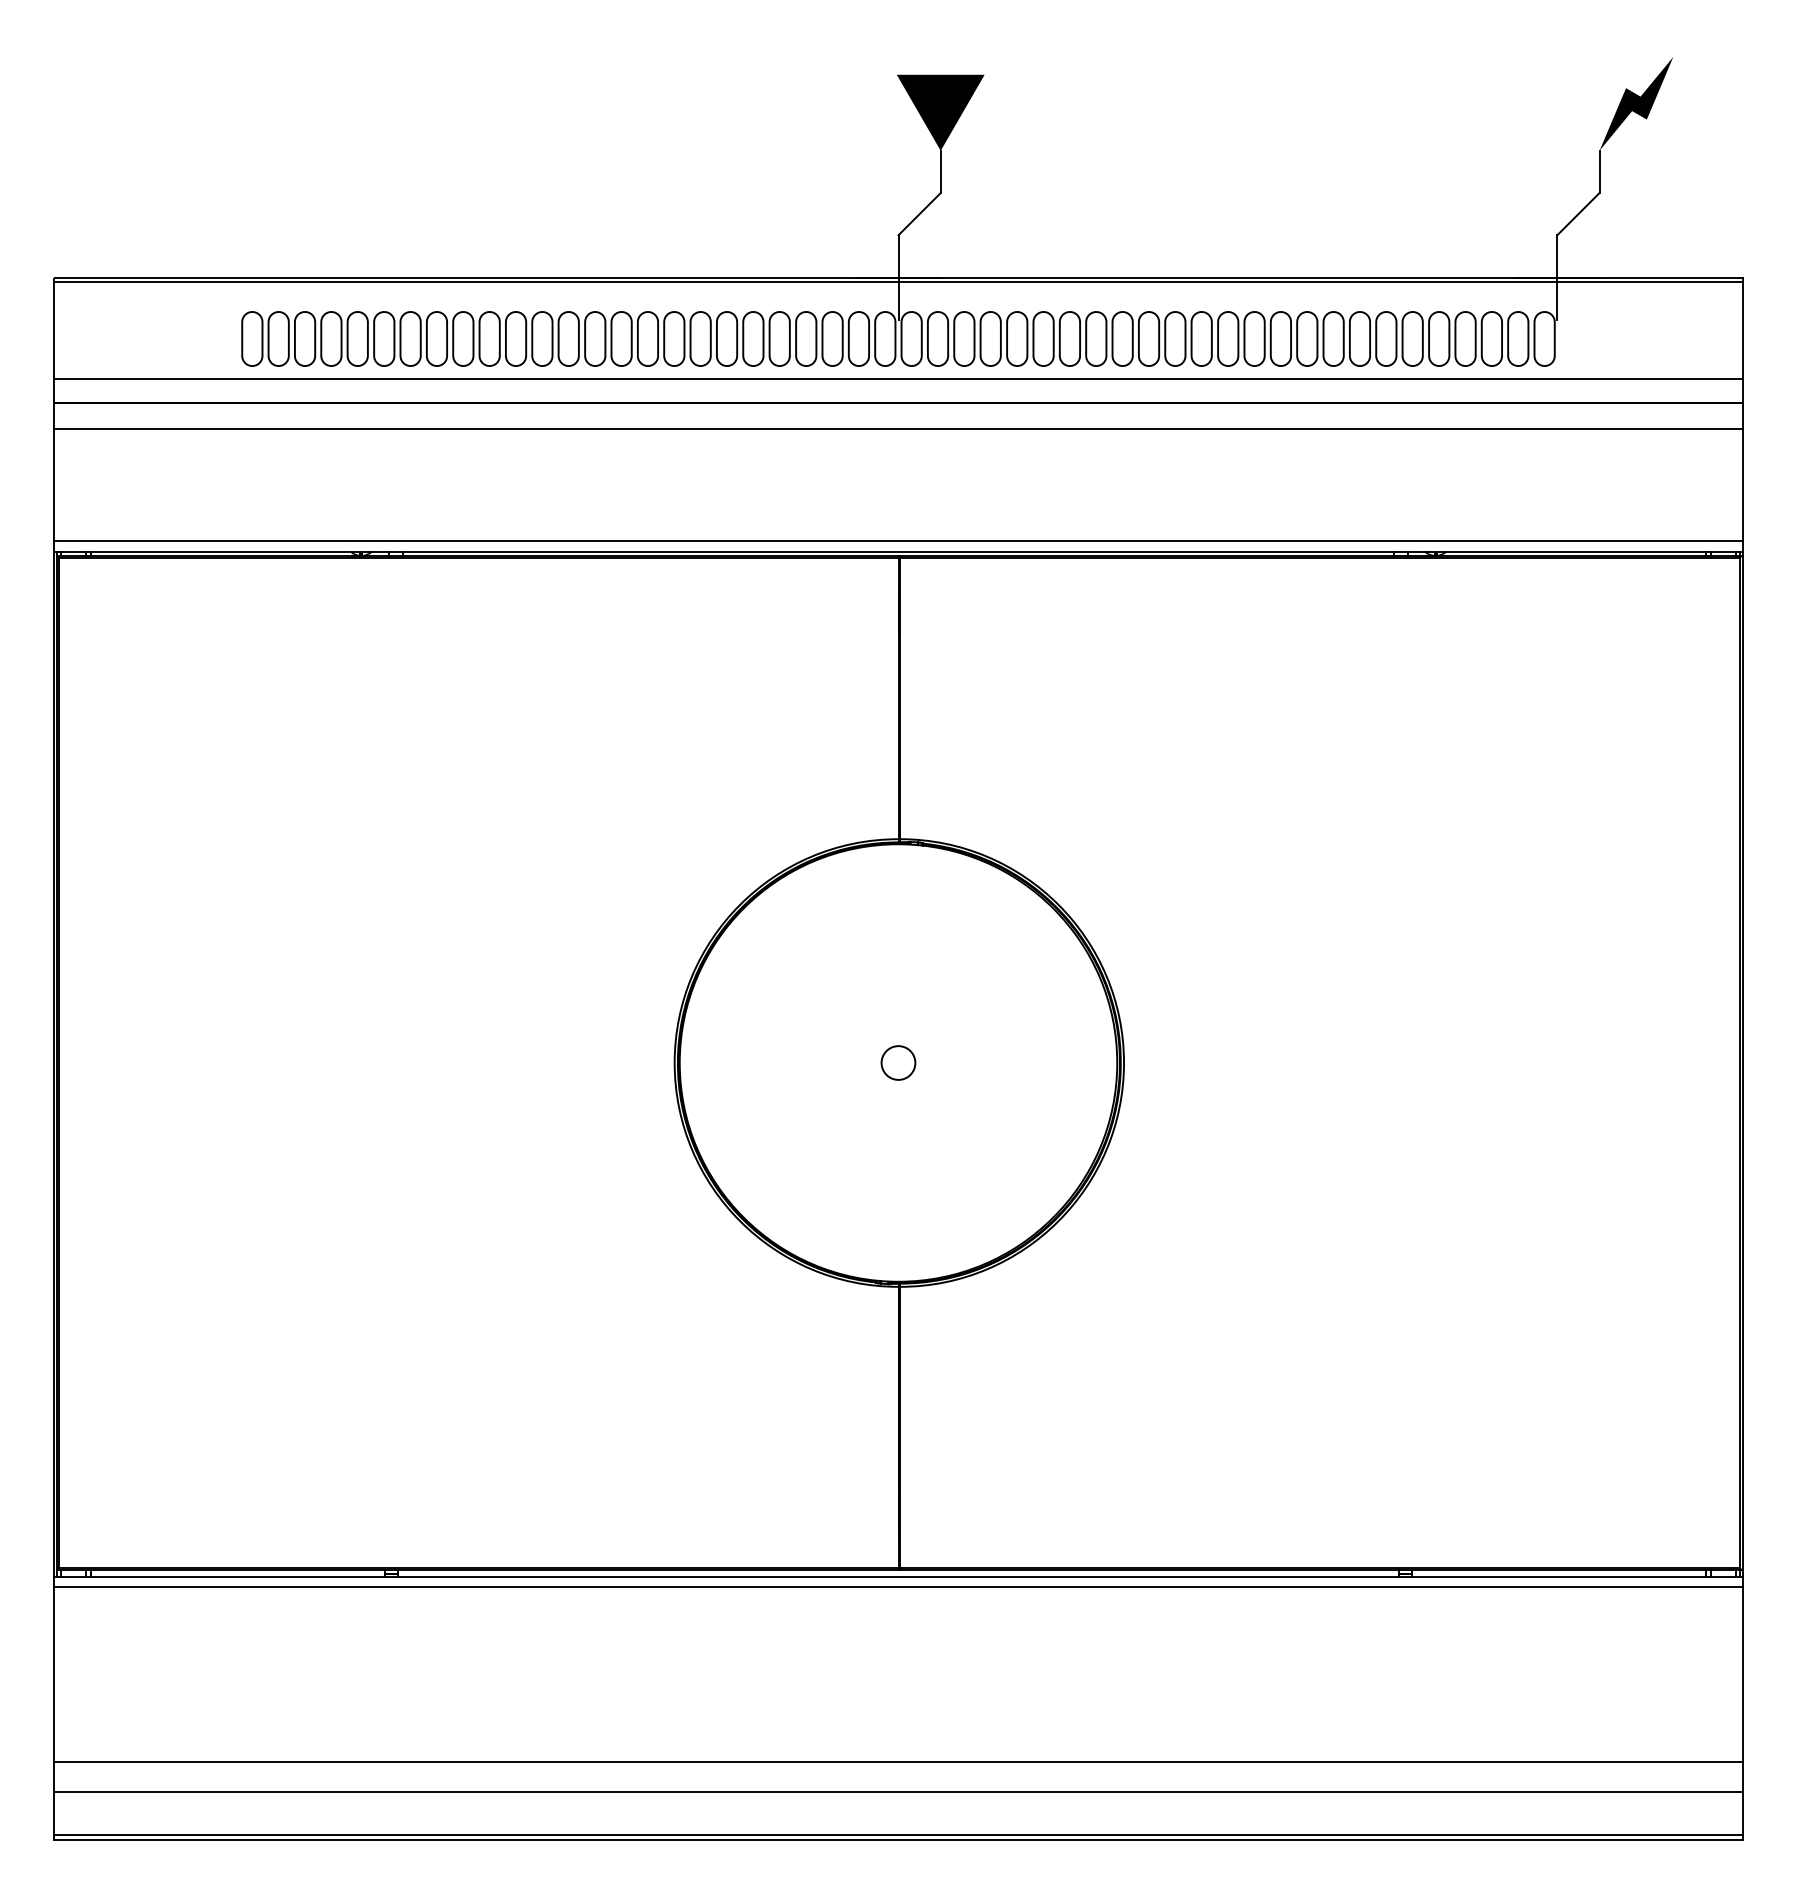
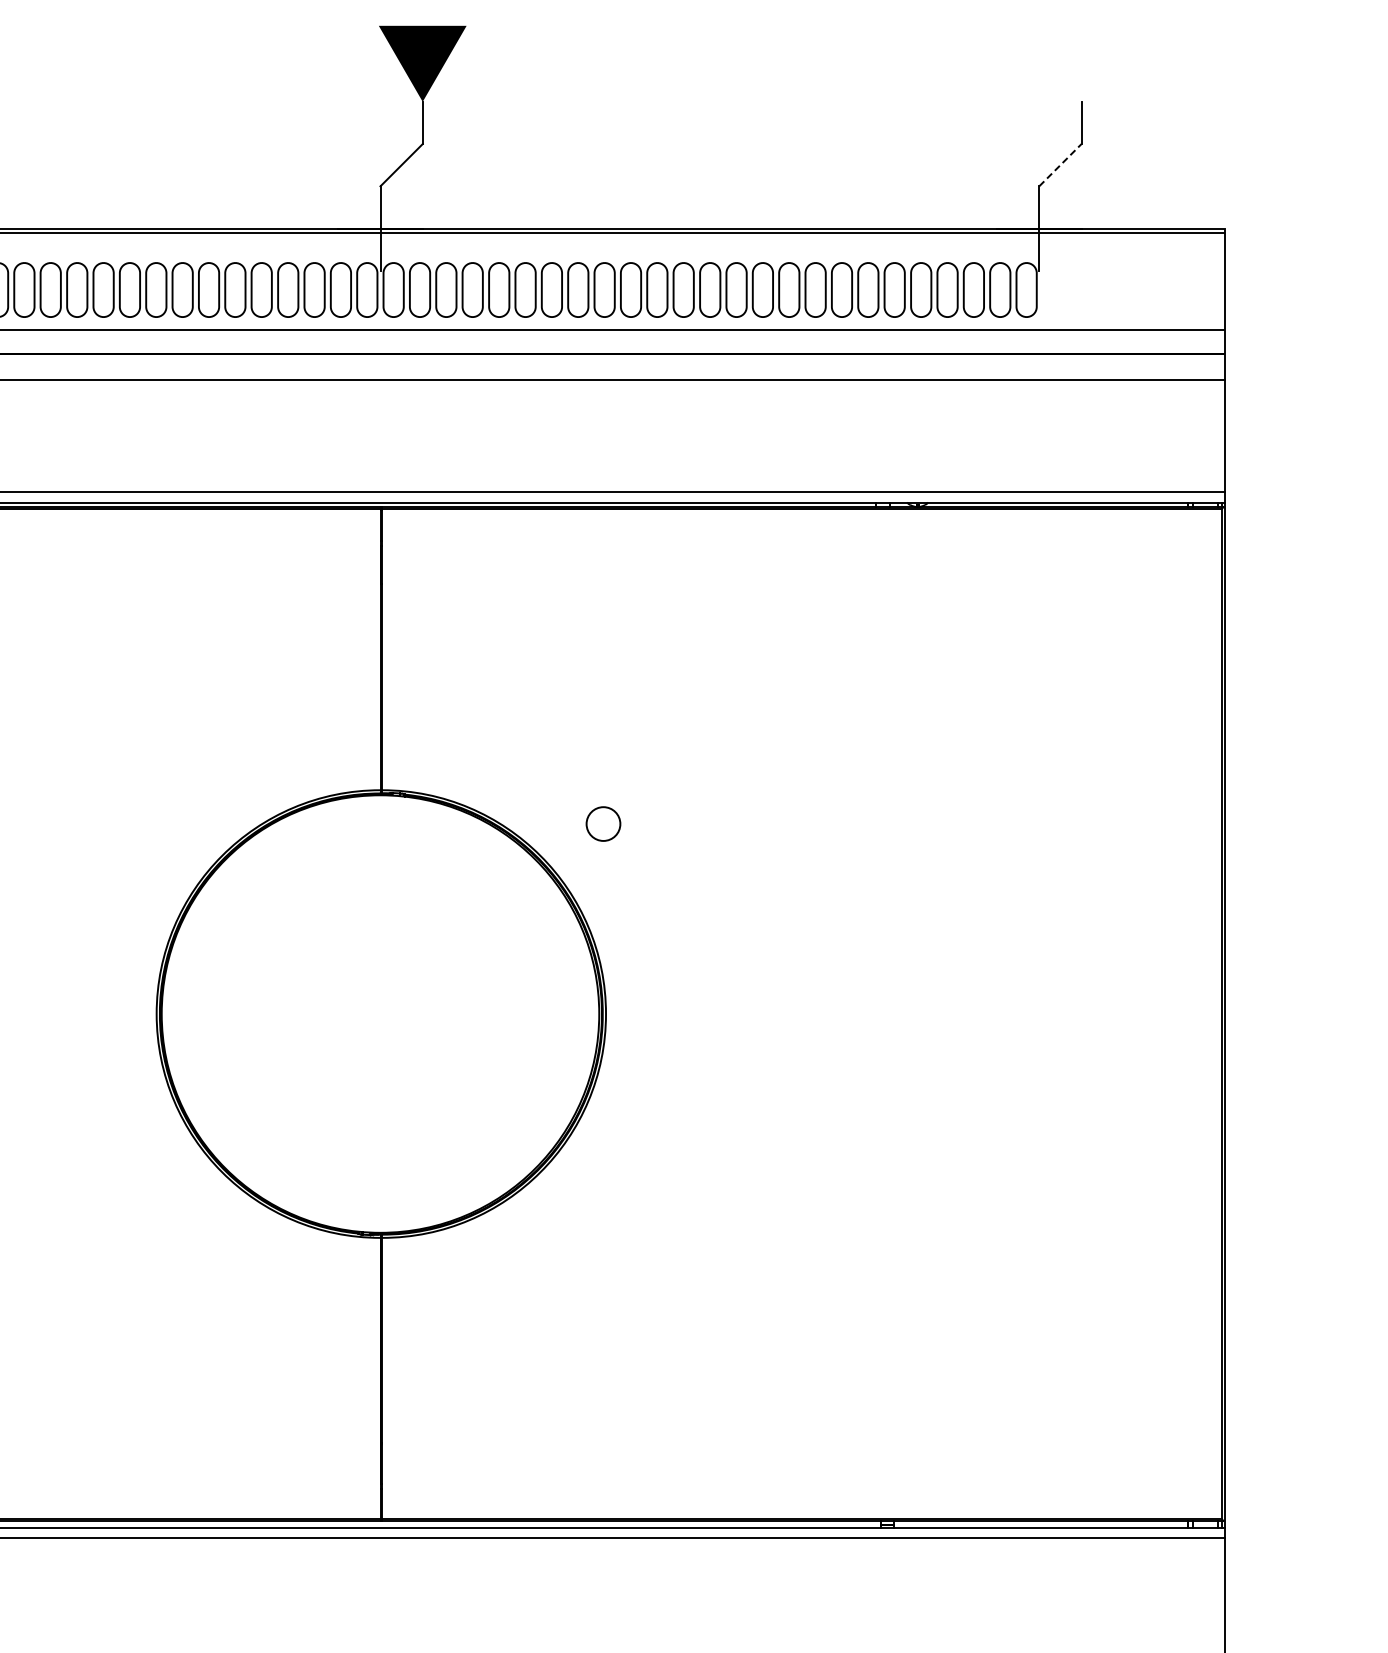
fill: (1636, 103) -> (1118, 54), removed
line: (1578, 214) -> (1060, 165), solid -> dashed
circle: (898, 1062) -> (603, 823), moved

